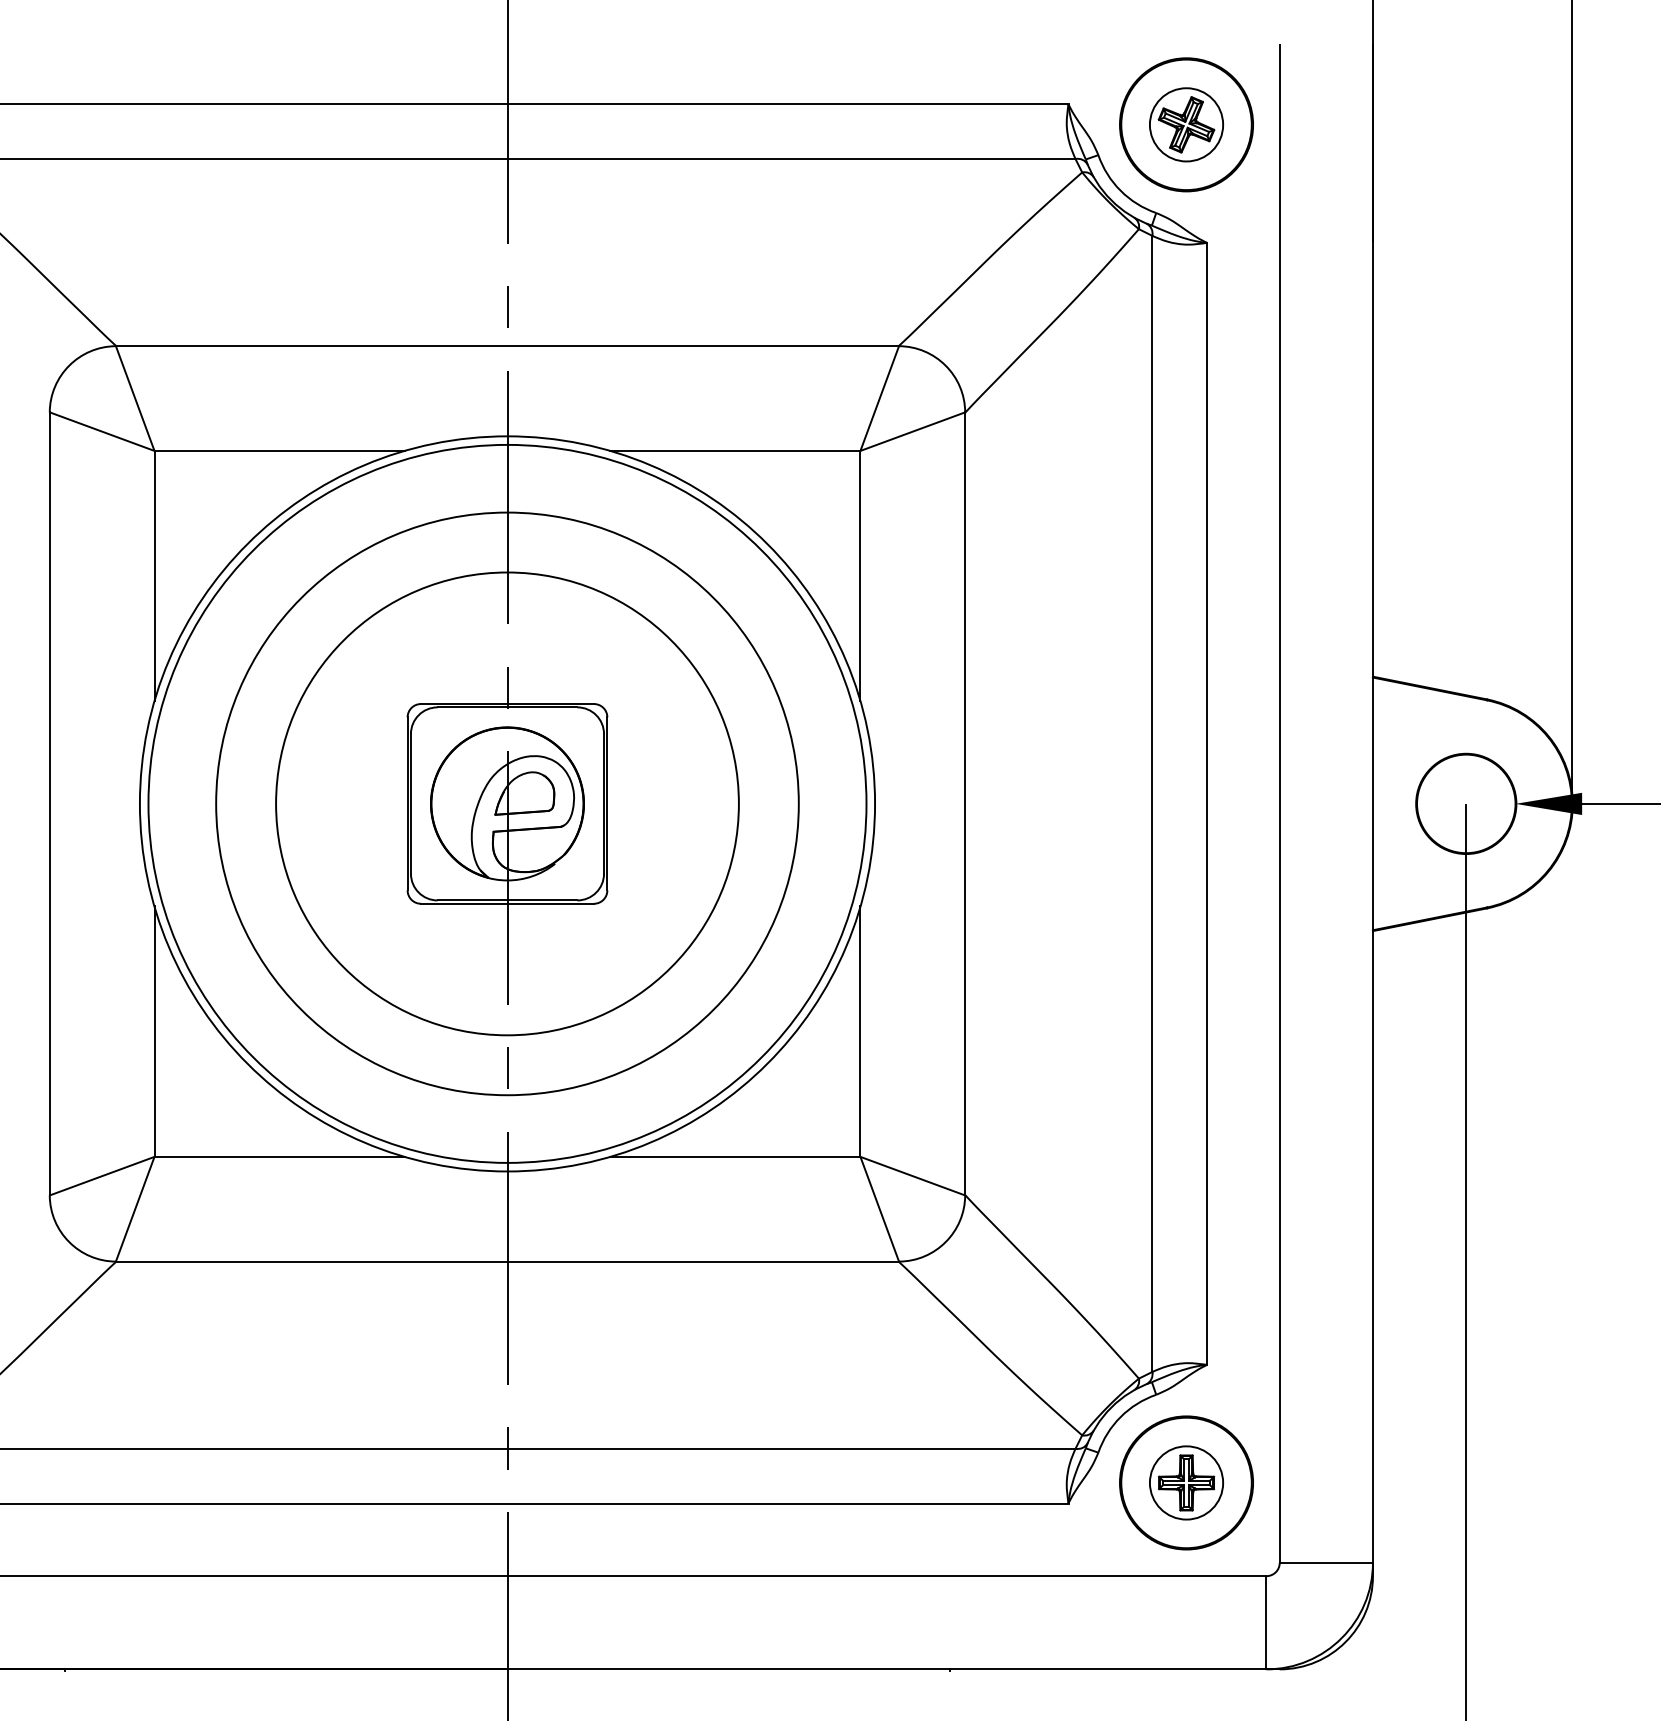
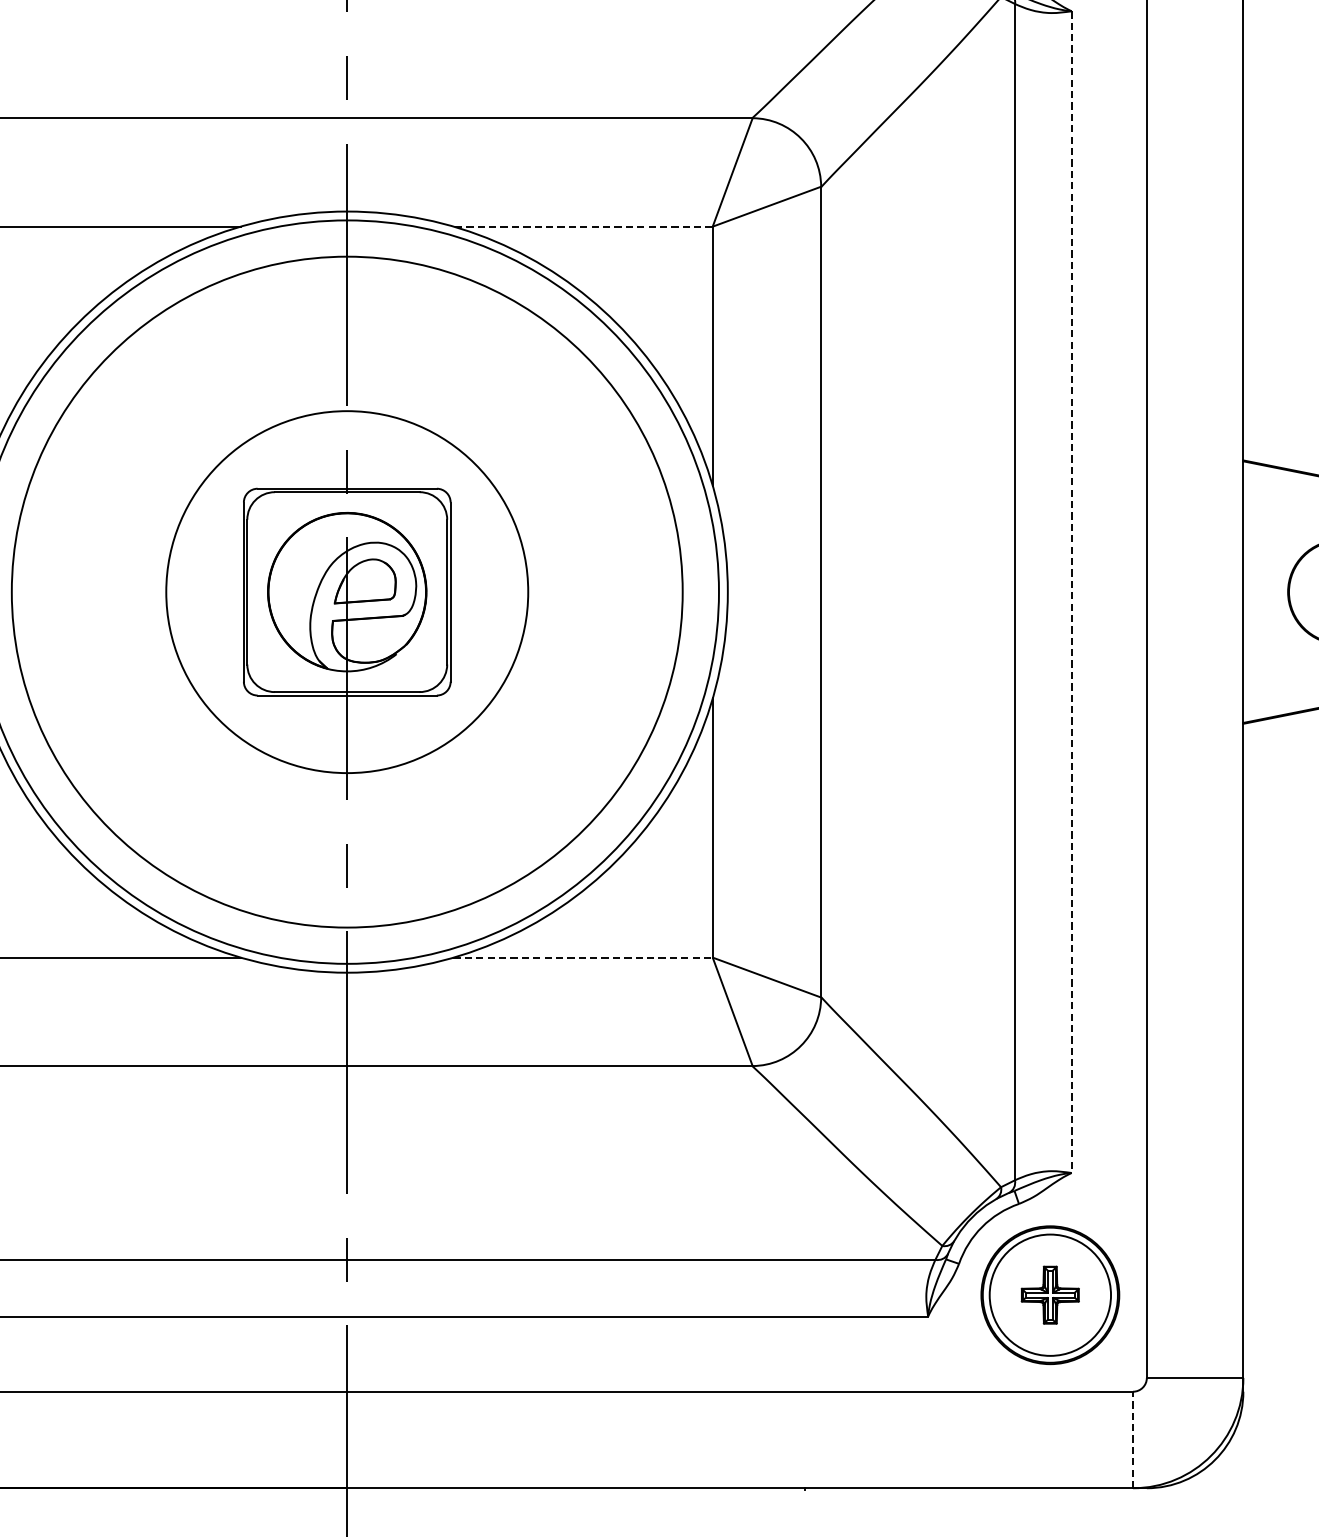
line: (734, 450) -> (582, 226), solid -> dashed
circle: (507, 803) -> (347, 591), size x0.6
circle: (507, 803) -> (347, 591), size x1.4
line: (1207, 804) -> (1072, 592), solid -> dashed
line: (735, 1156) -> (583, 957), solid -> dashed
circle: (1186, 1482) -> (1050, 1294), size x1.6
line: (1266, 1622) -> (1133, 1439), solid -> dashed

